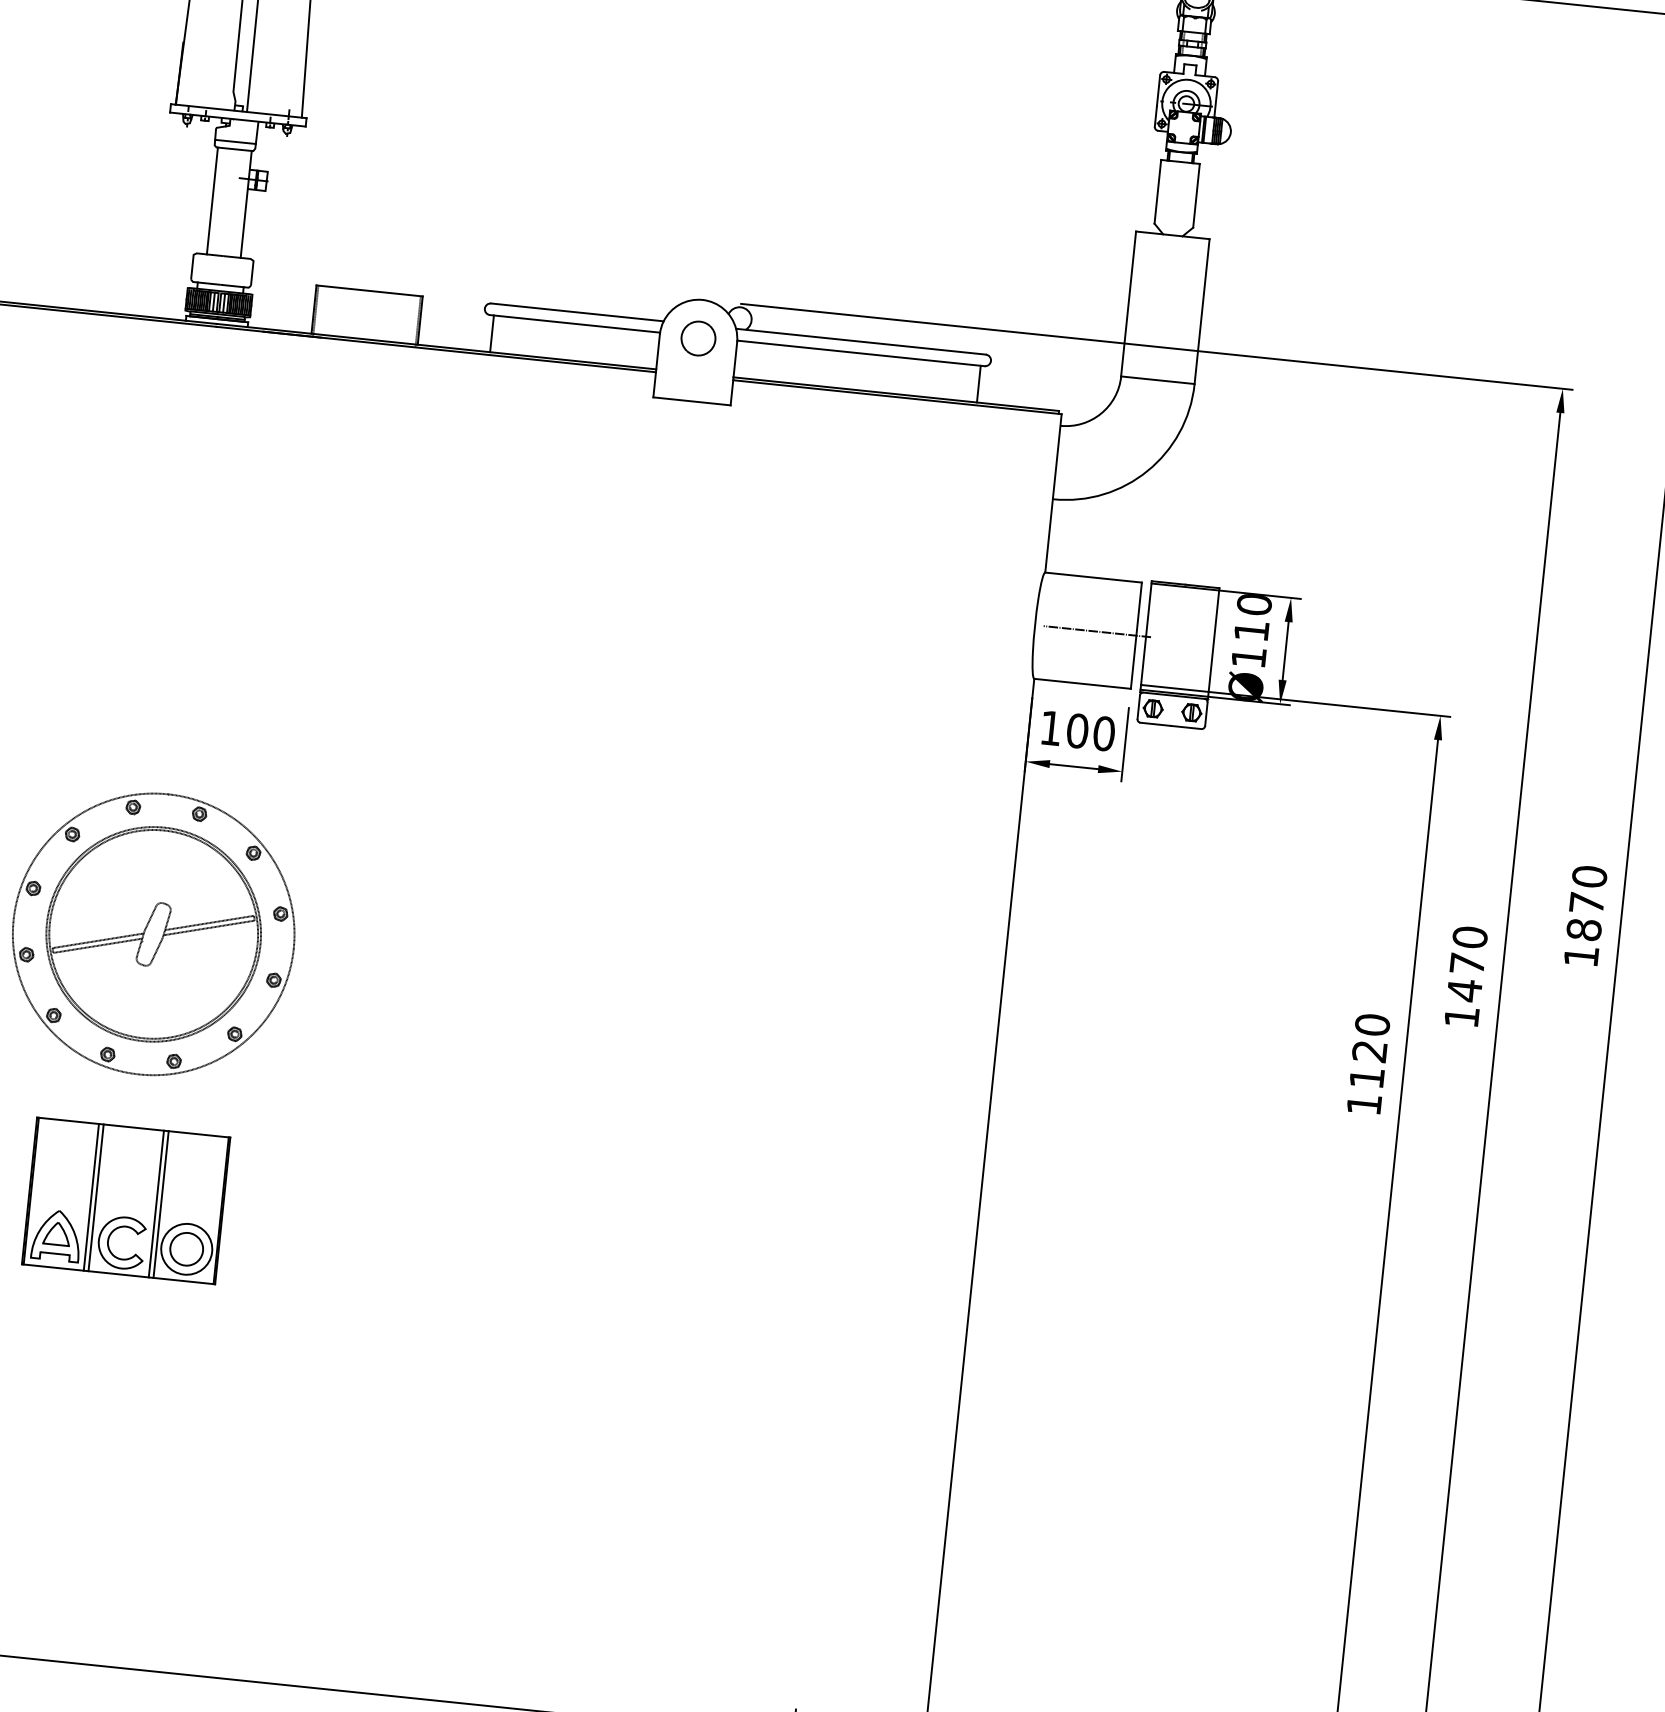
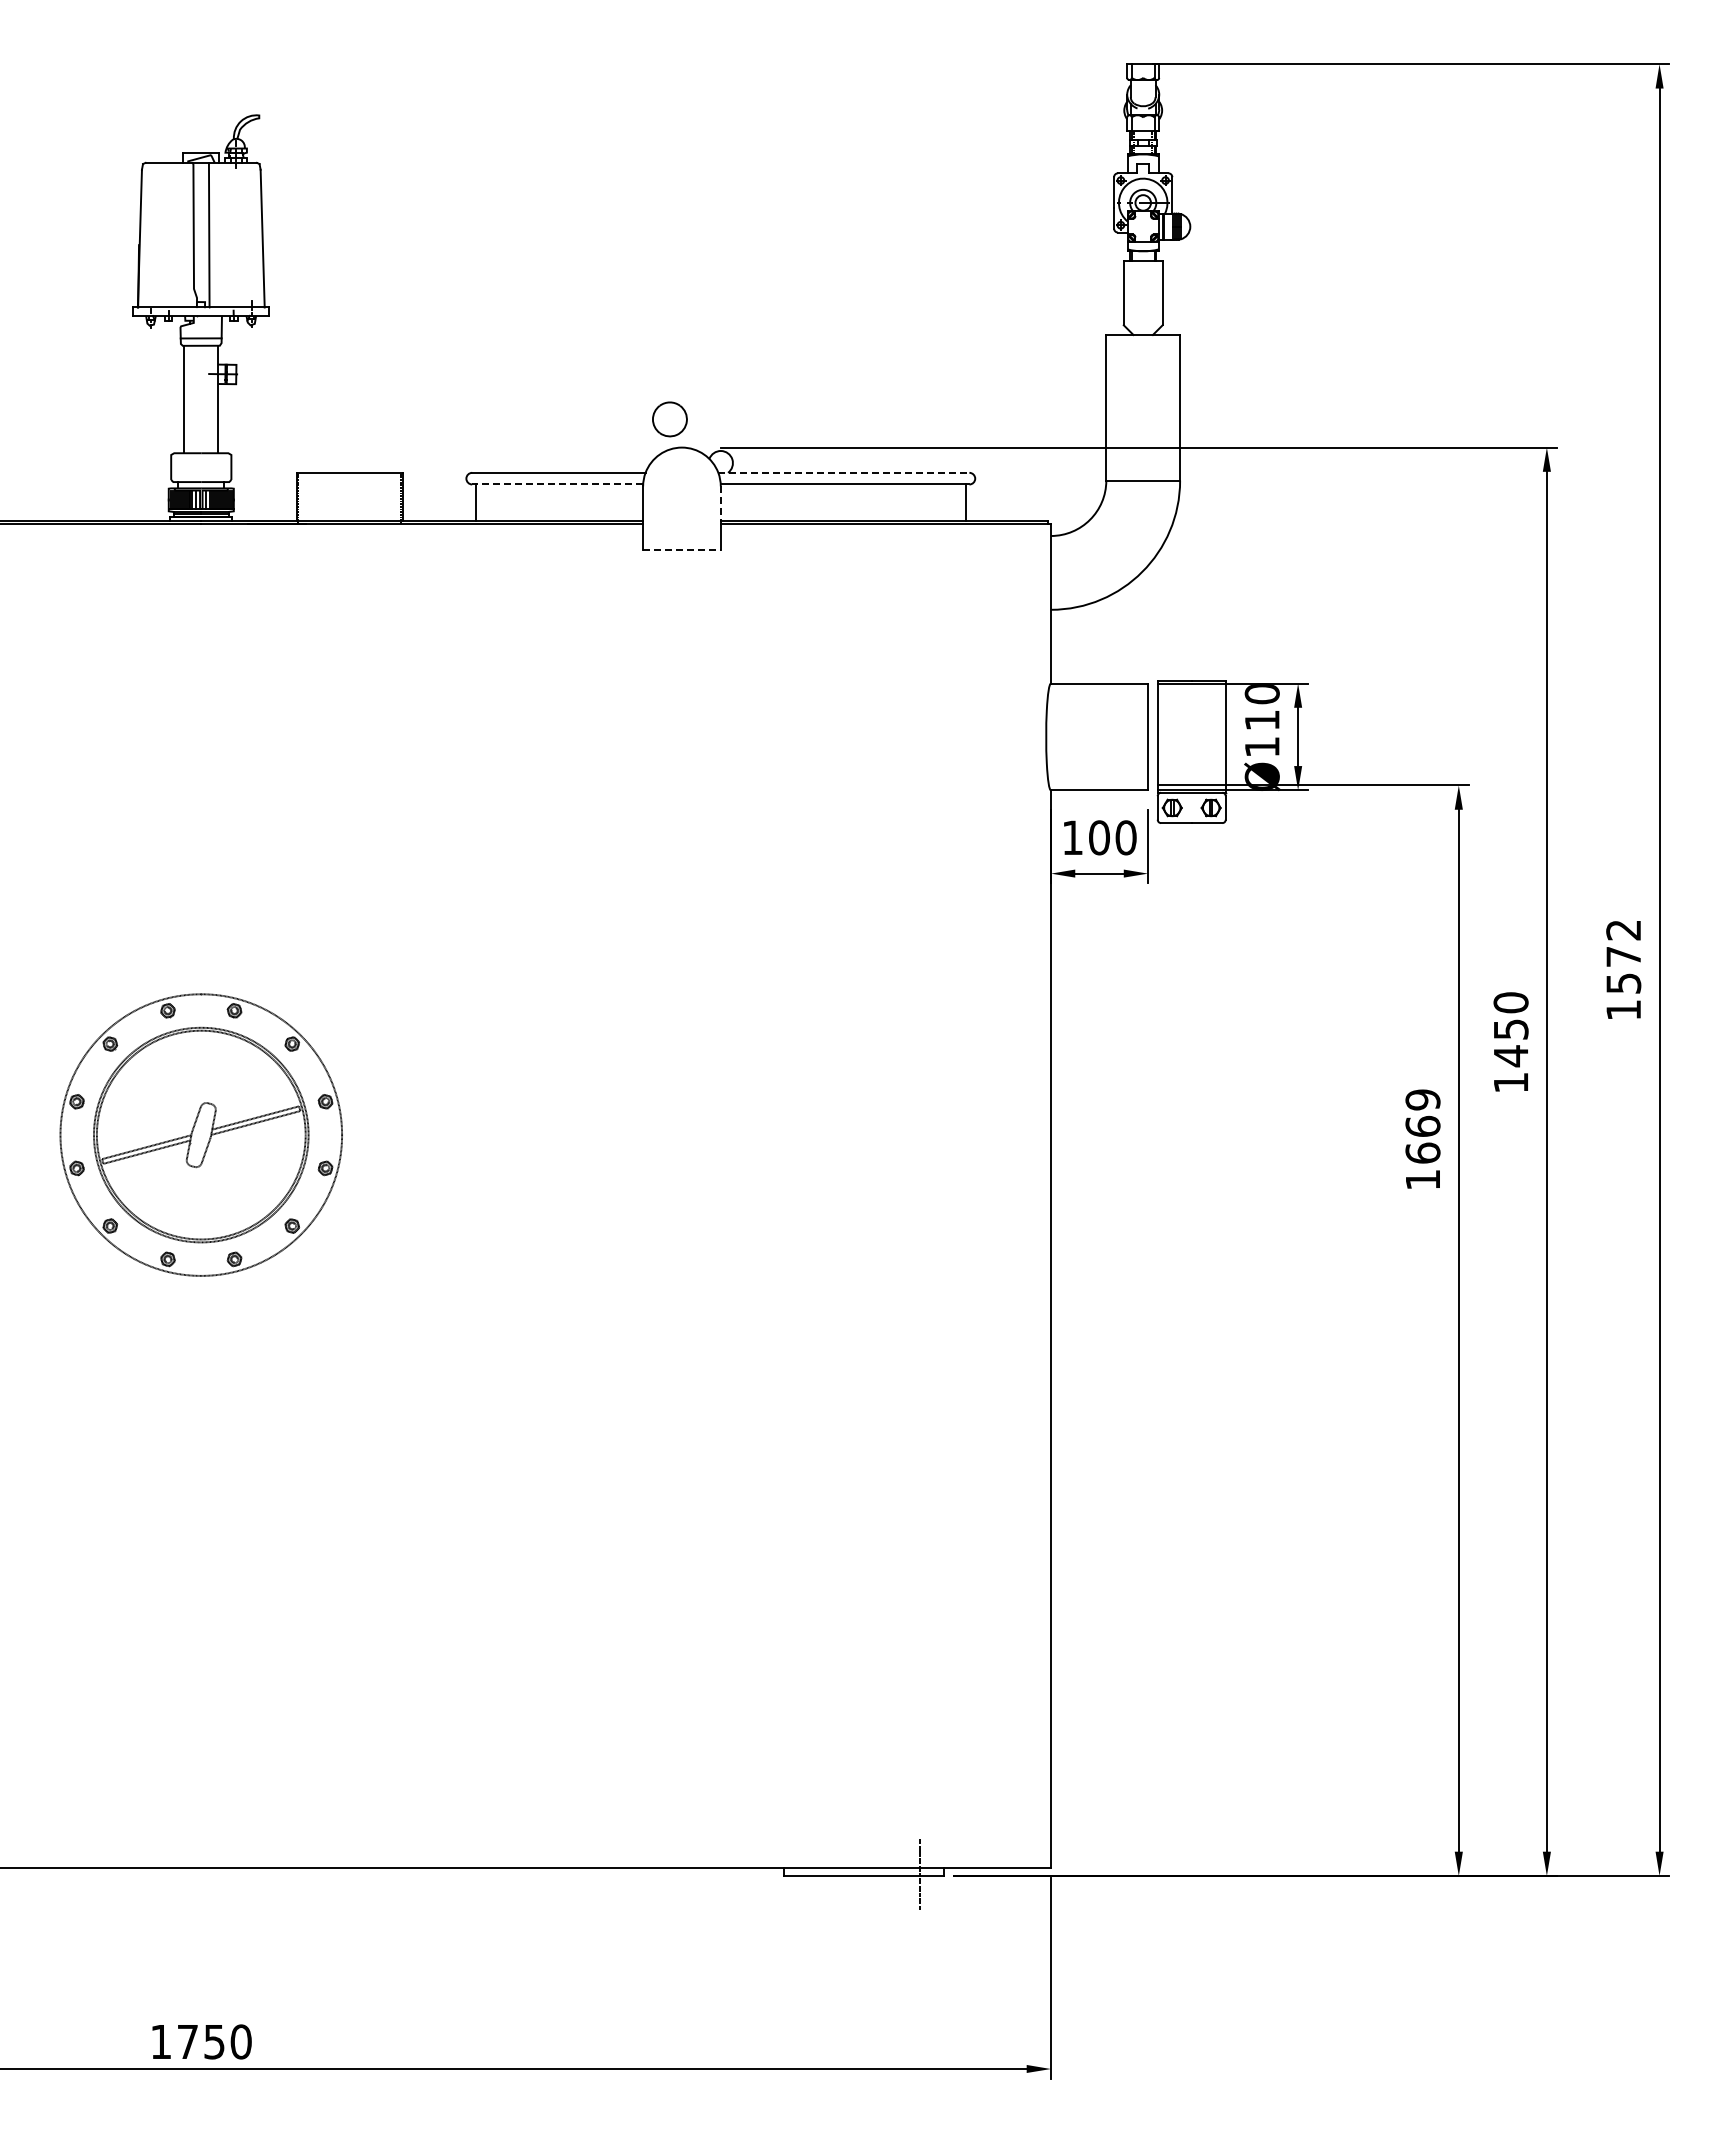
line: (574, 323) -> (557, 484), solid -> dashed
part: (698, 338) -> (669, 419), moved
line: (860, 341) -> (843, 472), solid -> dashed
line: (734, 360) -> (720, 504), solid -> dashed
line: (691, 401) -> (681, 549), solid -> dashed
line: (1097, 631) -> (1108, 736), removed
text: (1586, 902) -> (1623, 956), 1870 -> 1572
text: (1467, 964) -> (1511, 1029), 1470 -> 1450
text: (1369, 1051) -> (1422, 1126), 1120 -> 1669
part: (125, 1200) -> (200, 1402), removed

